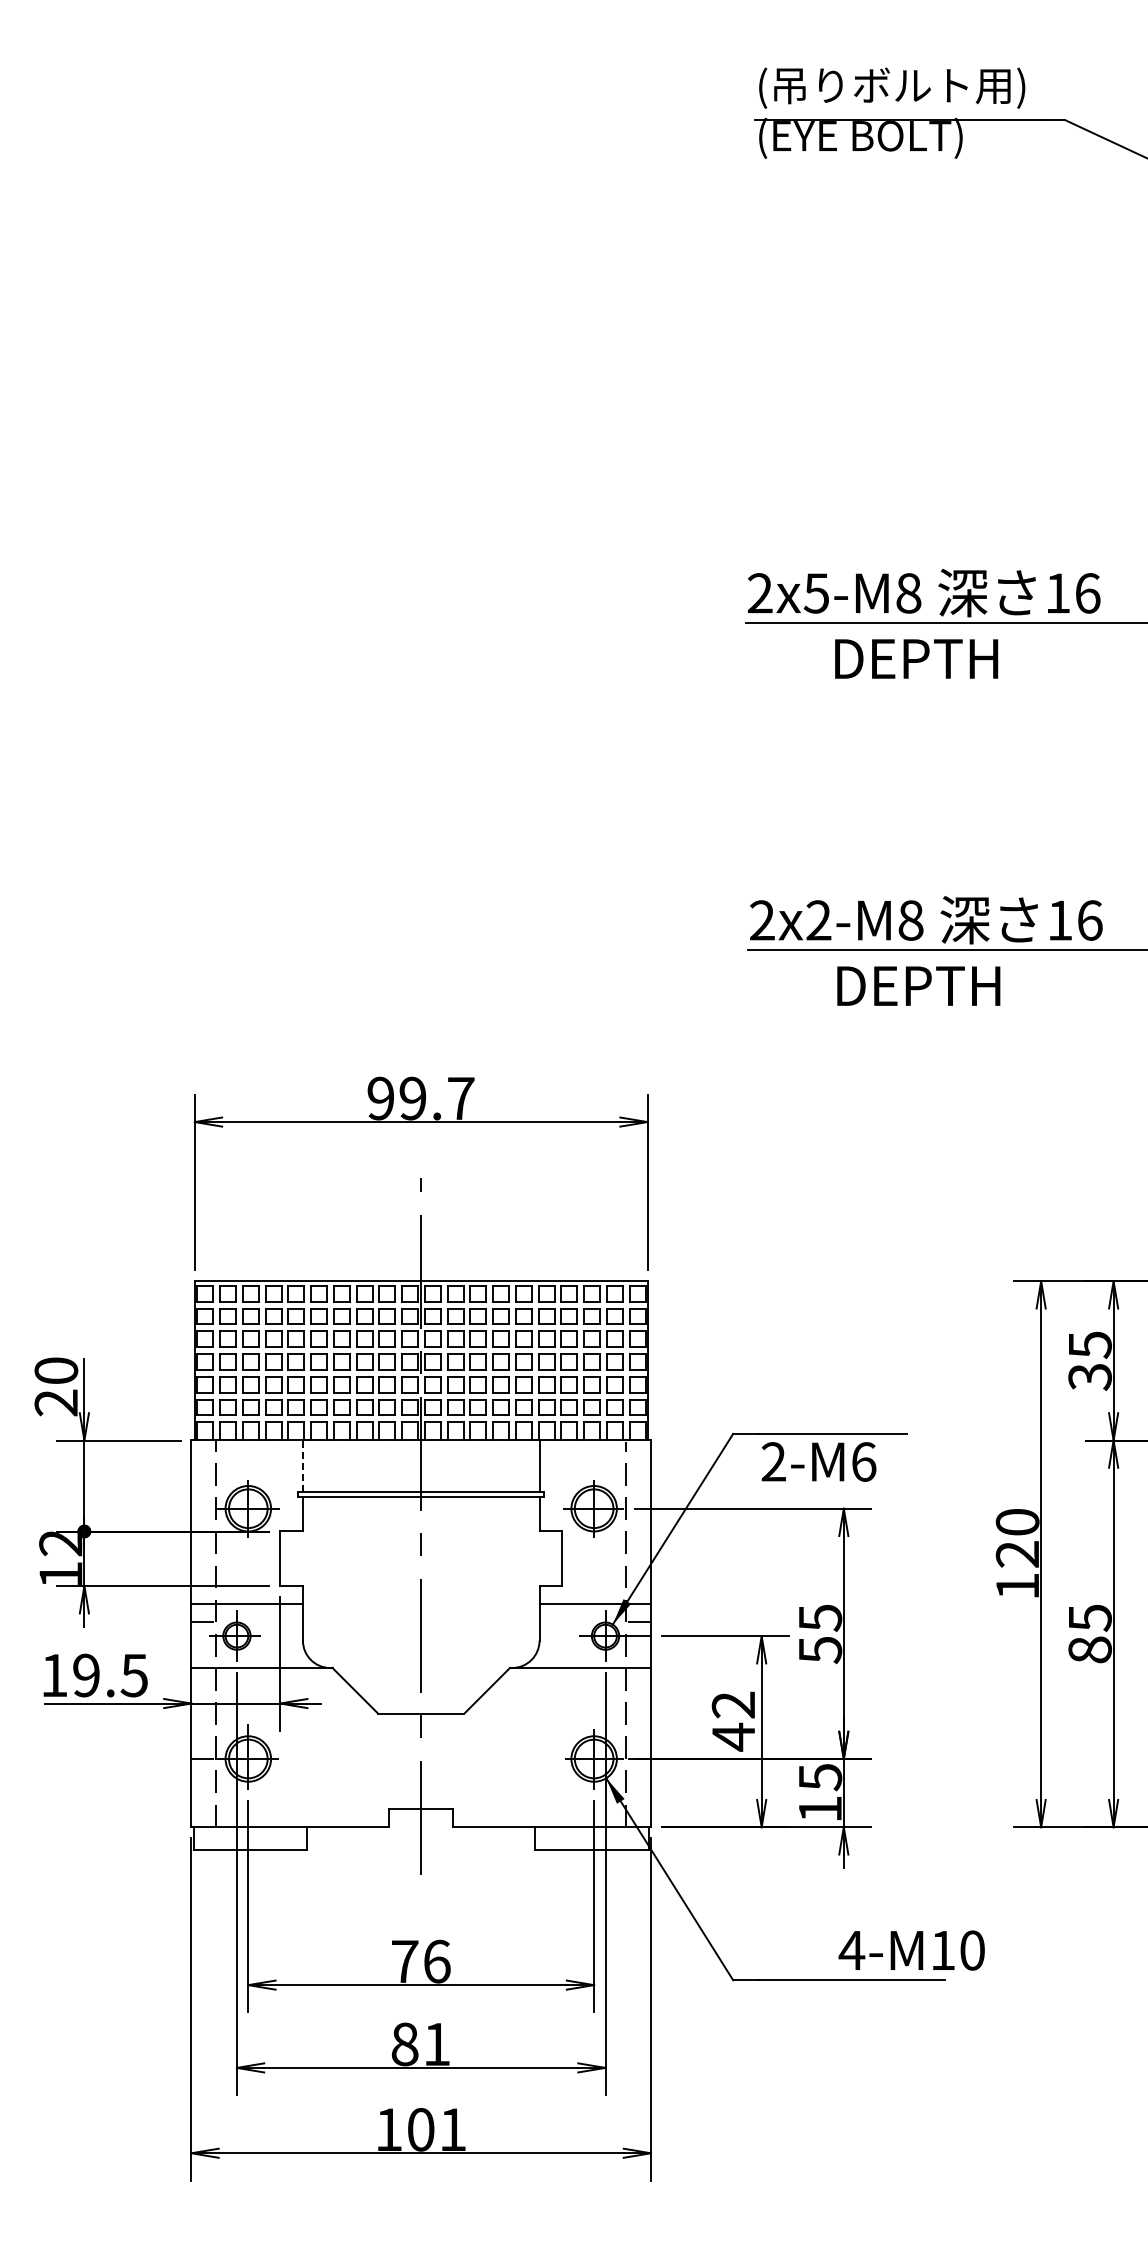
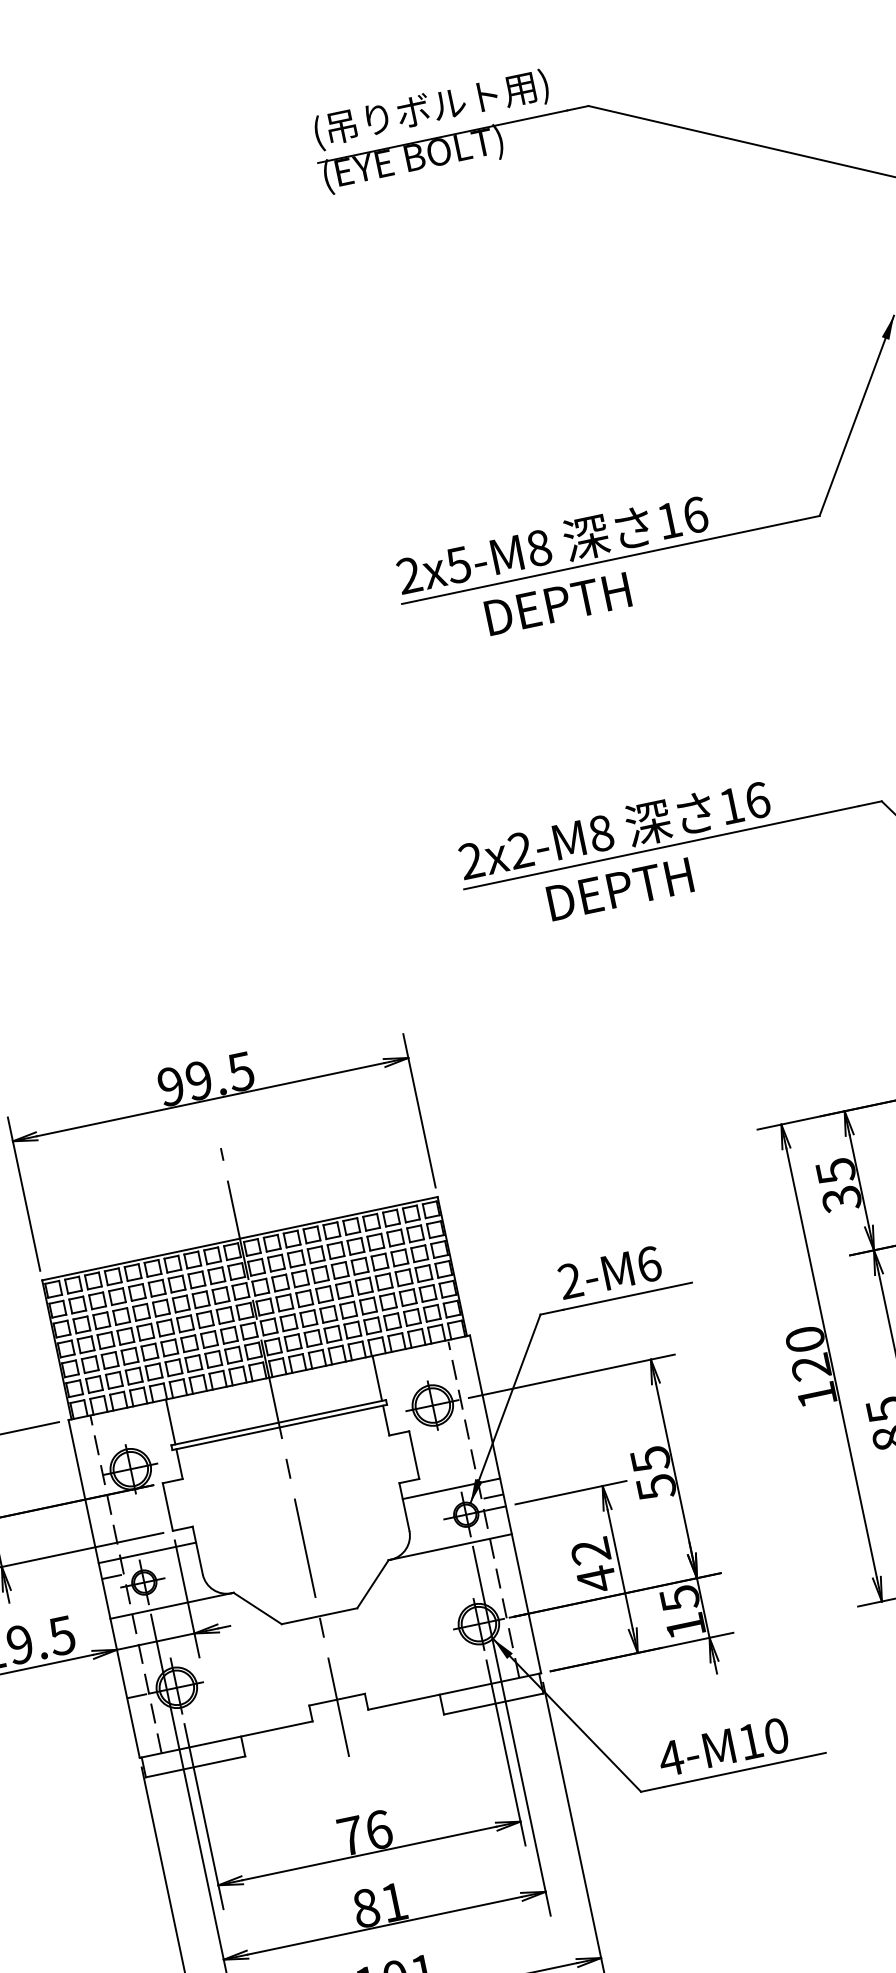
text: (460, 1098) -> (240, 1071), 99.7 -> 99.5
text: (818, 1461) -> (609, 1272), moved
line: (302, 1466) -> (170, 1422), dashed -> solid
text: (911, 1950) -> (723, 1747), moved

